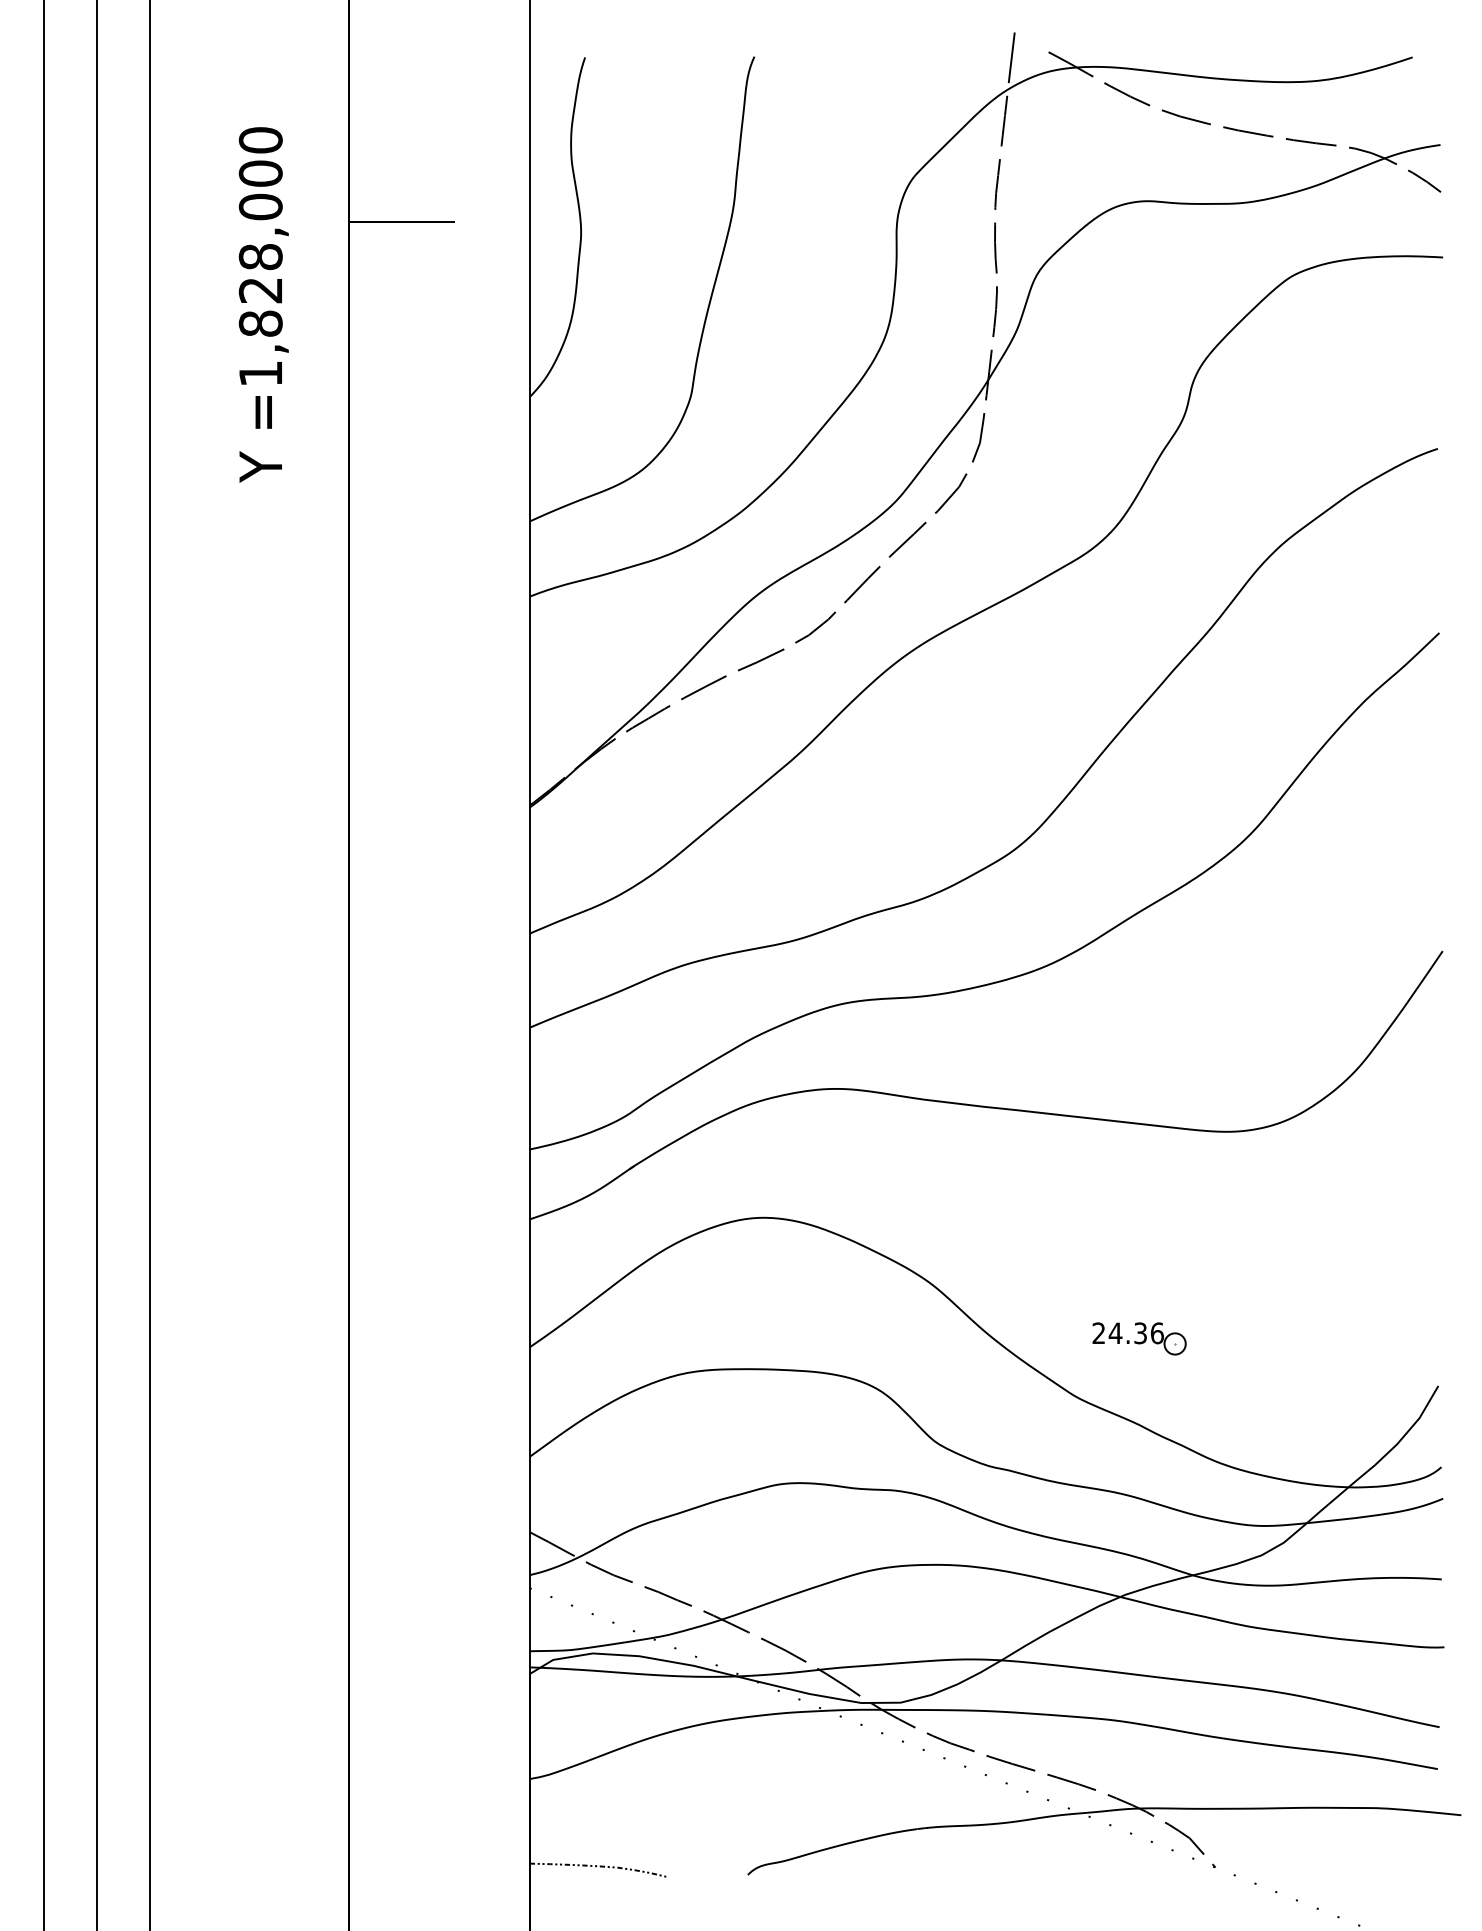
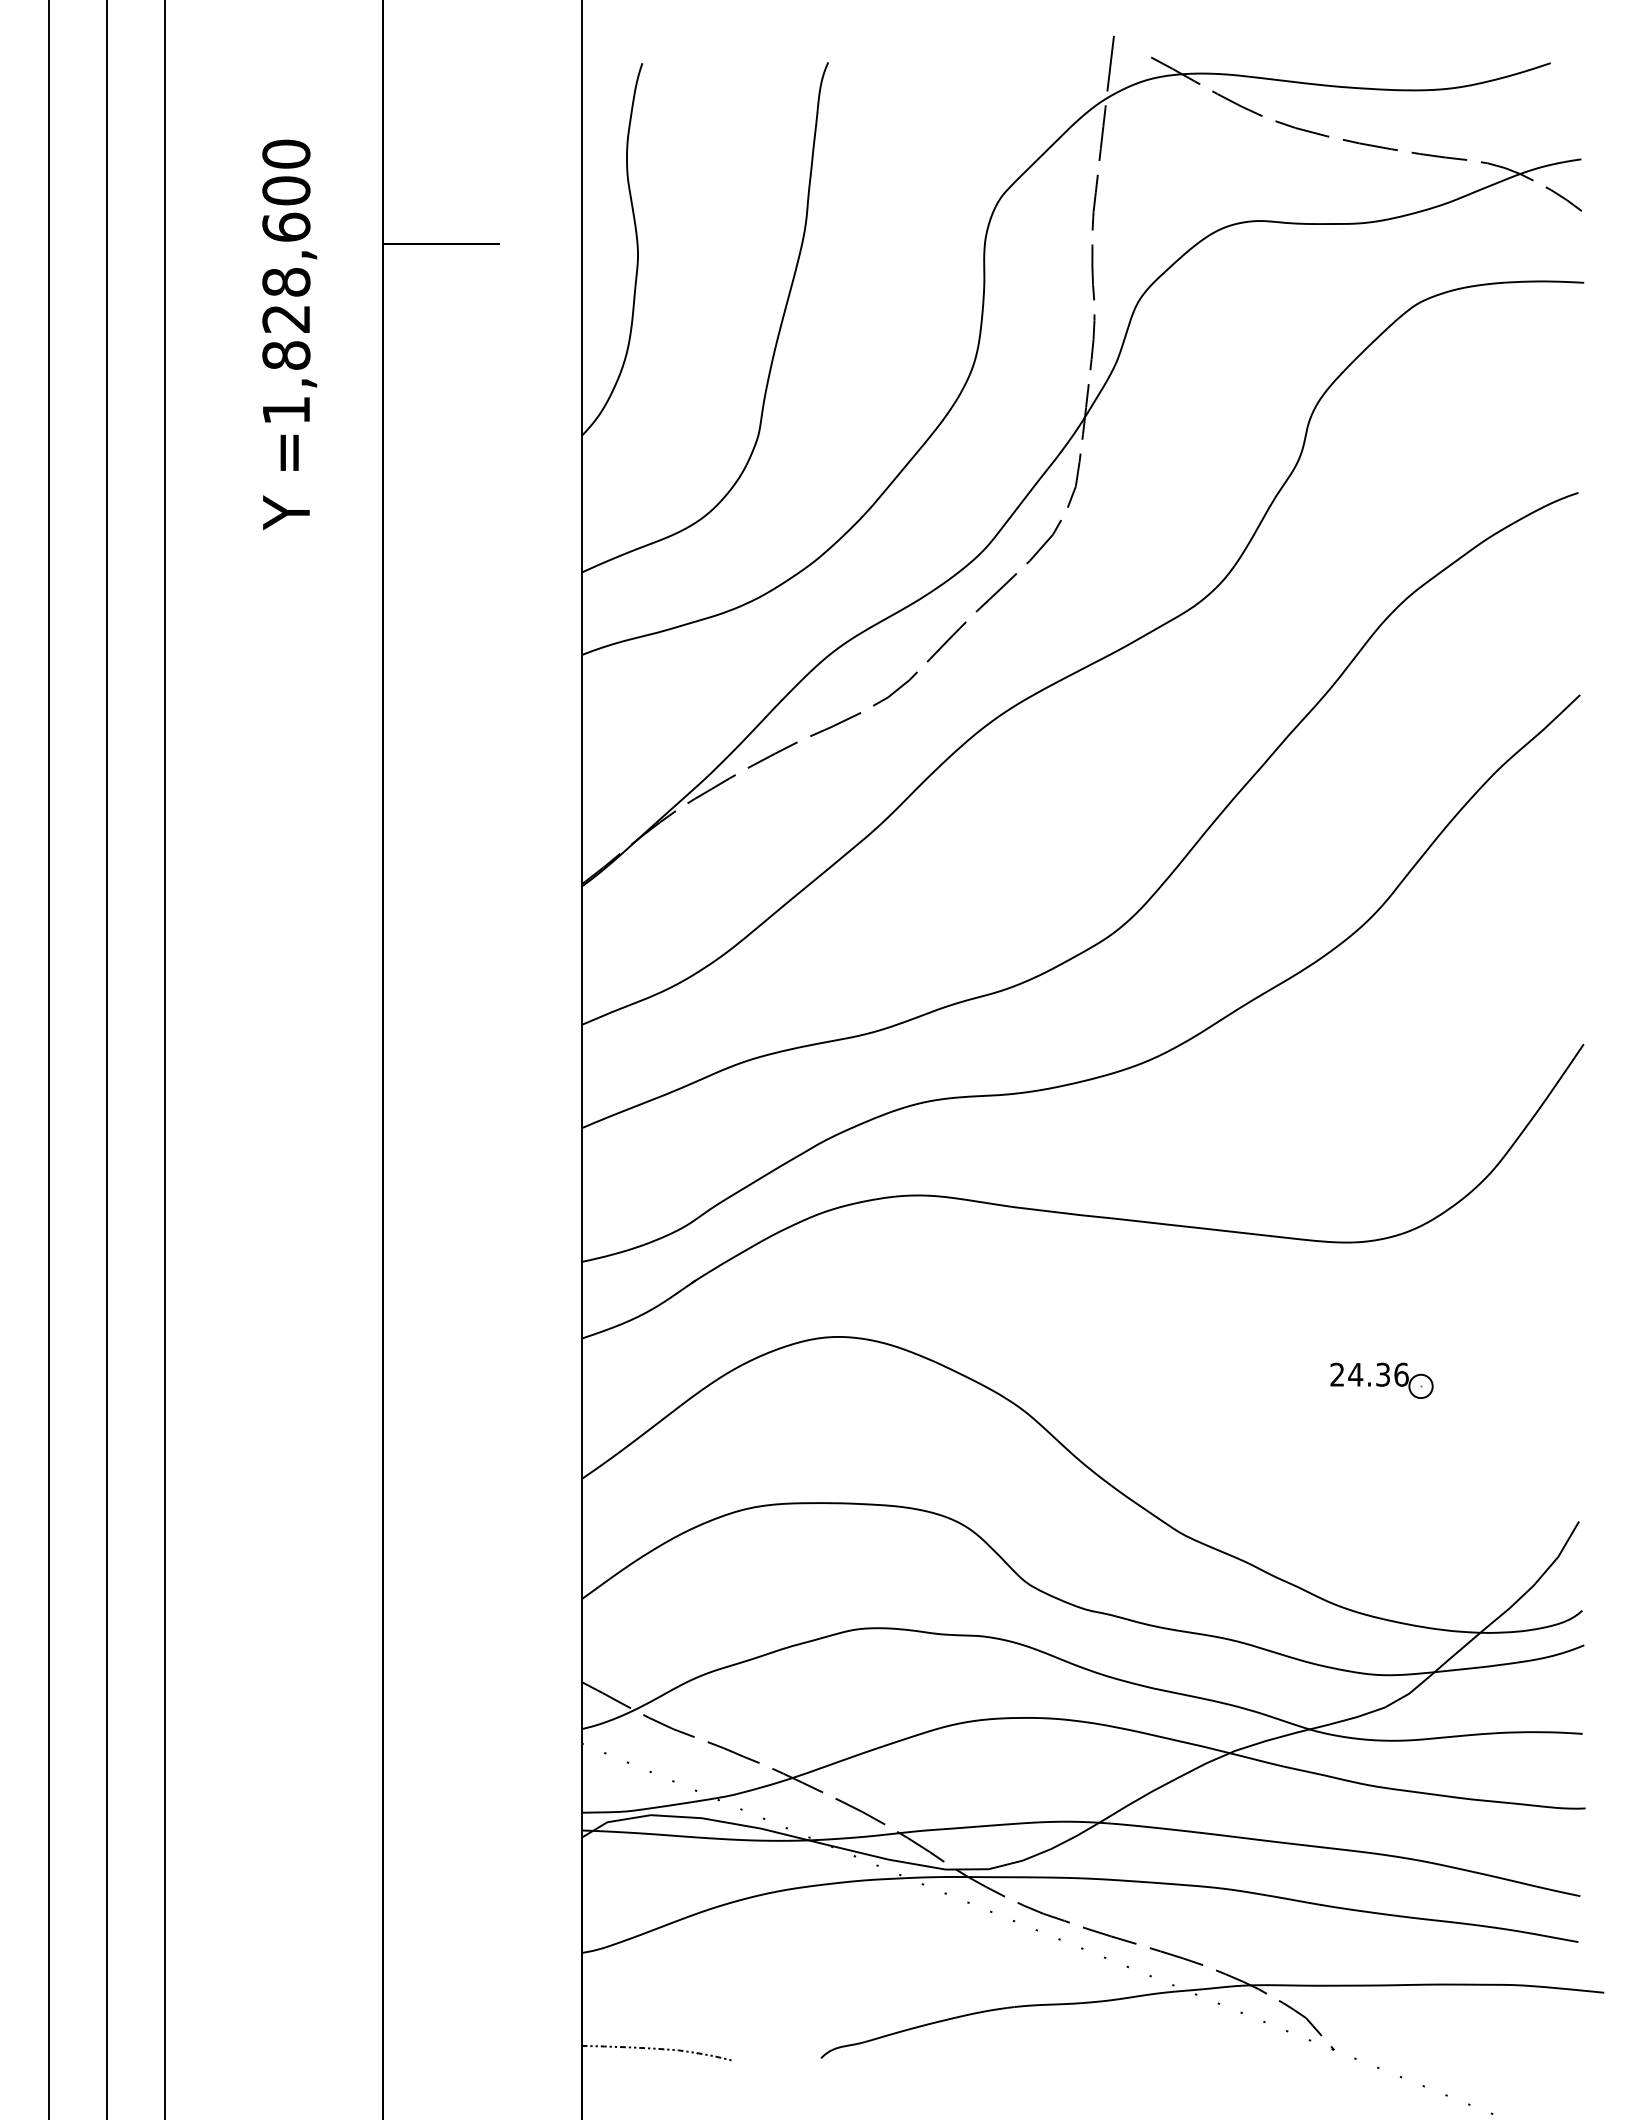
text: (260, 206) -> (286, 226), =1,828,000 -> =1,828,600
part: (1139, 1338) -> (1381, 1380), moved

